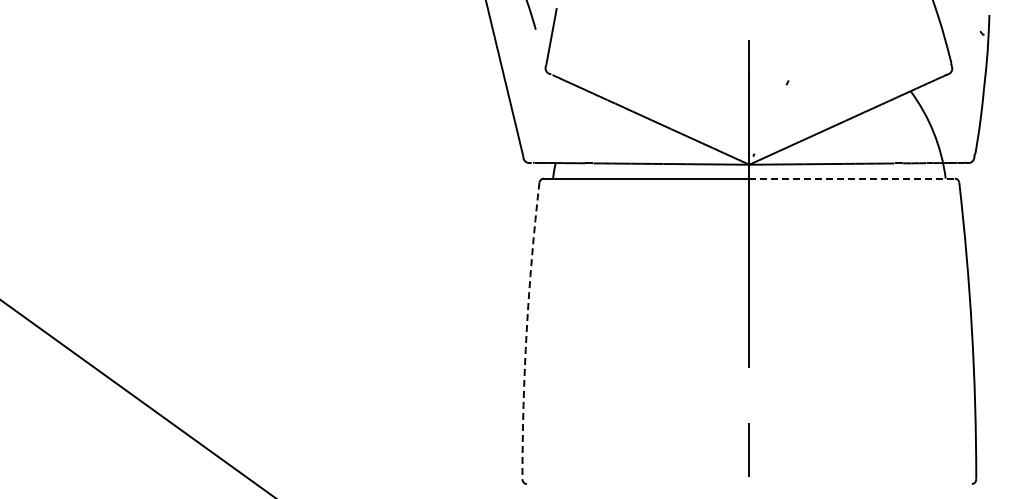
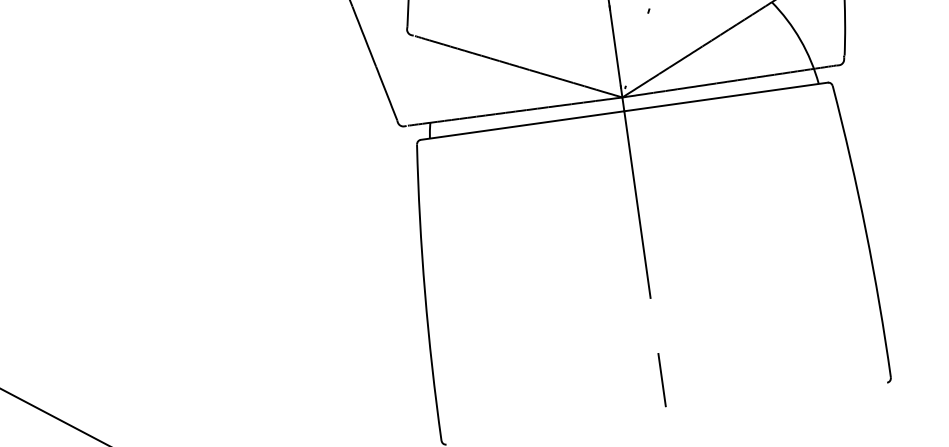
line: (852, 178) -> (726, 96), dashed -> solid
arc: (526, 330) -> (424, 292), dashed -> solid

